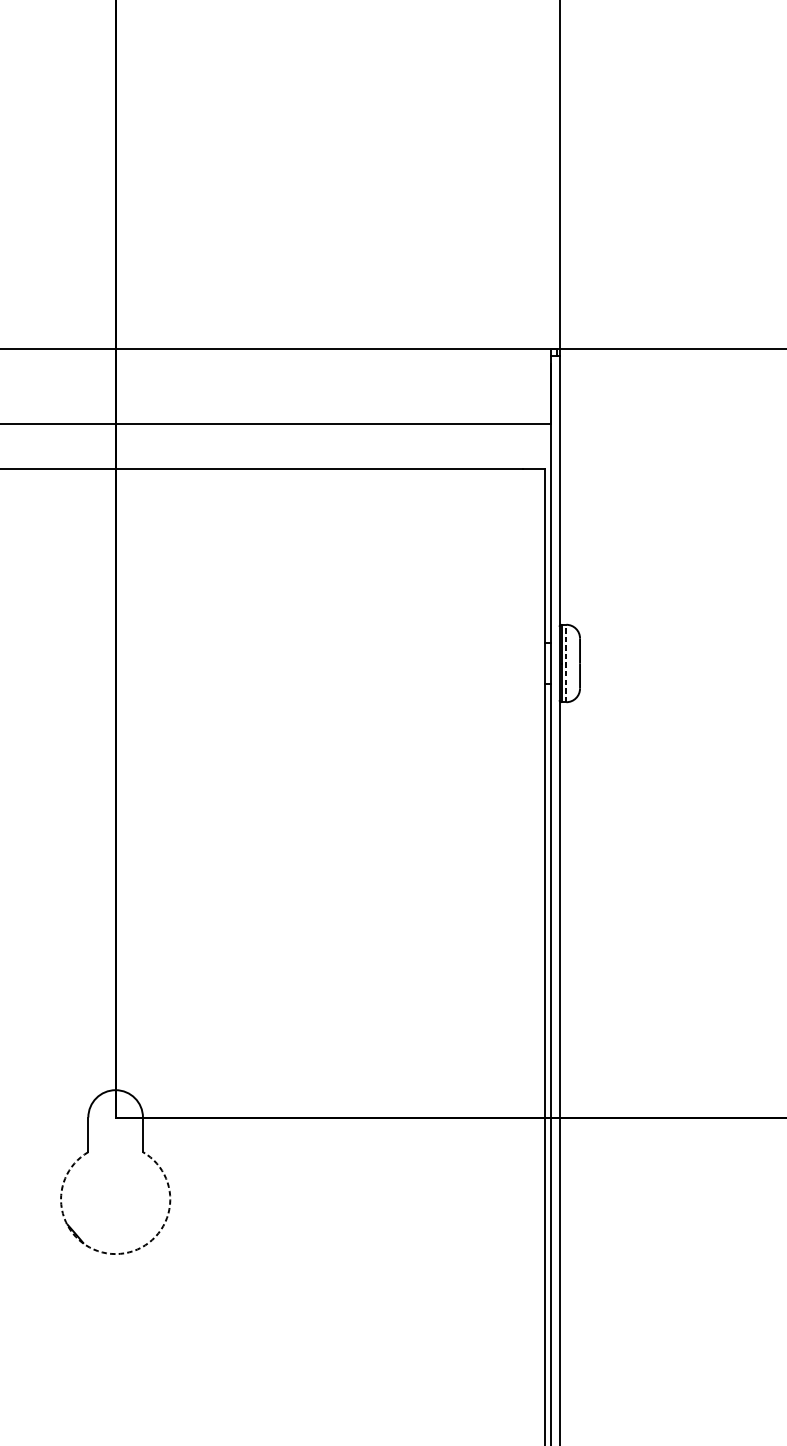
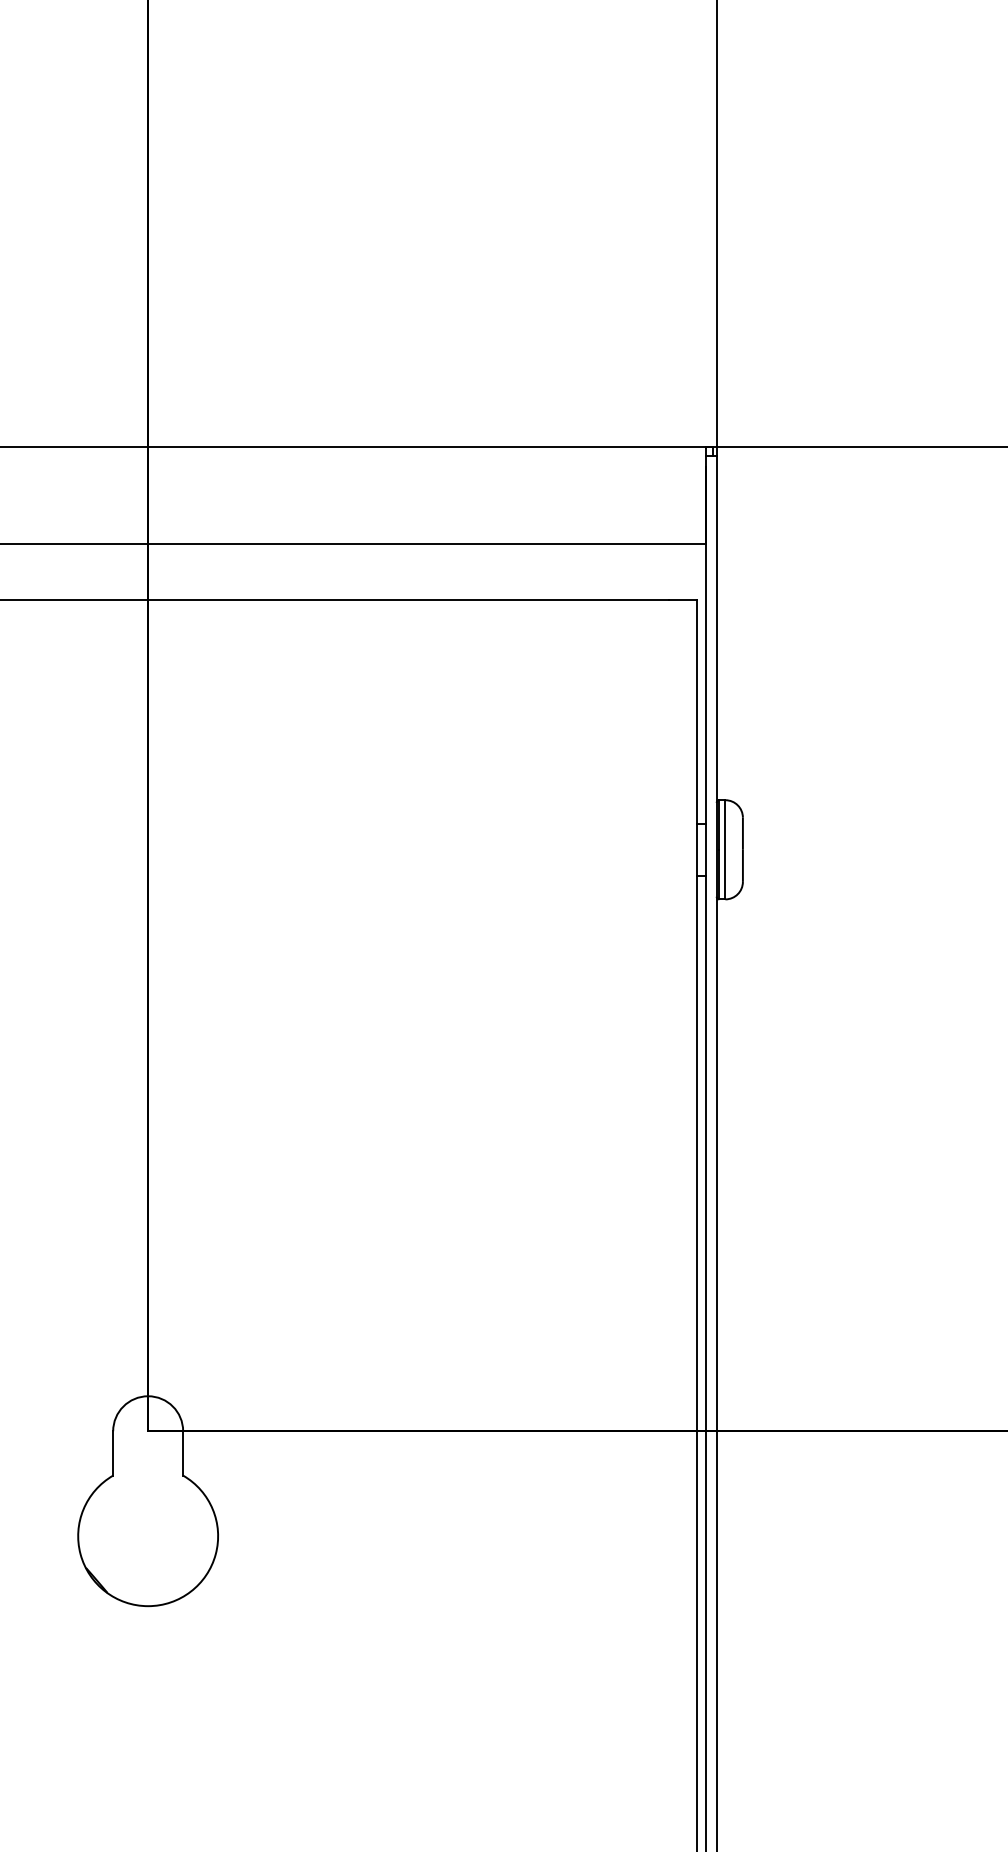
line: (566, 663) -> (725, 849), dashed -> solid
arc: (115, 1254) -> (148, 1606), dashed -> solid

